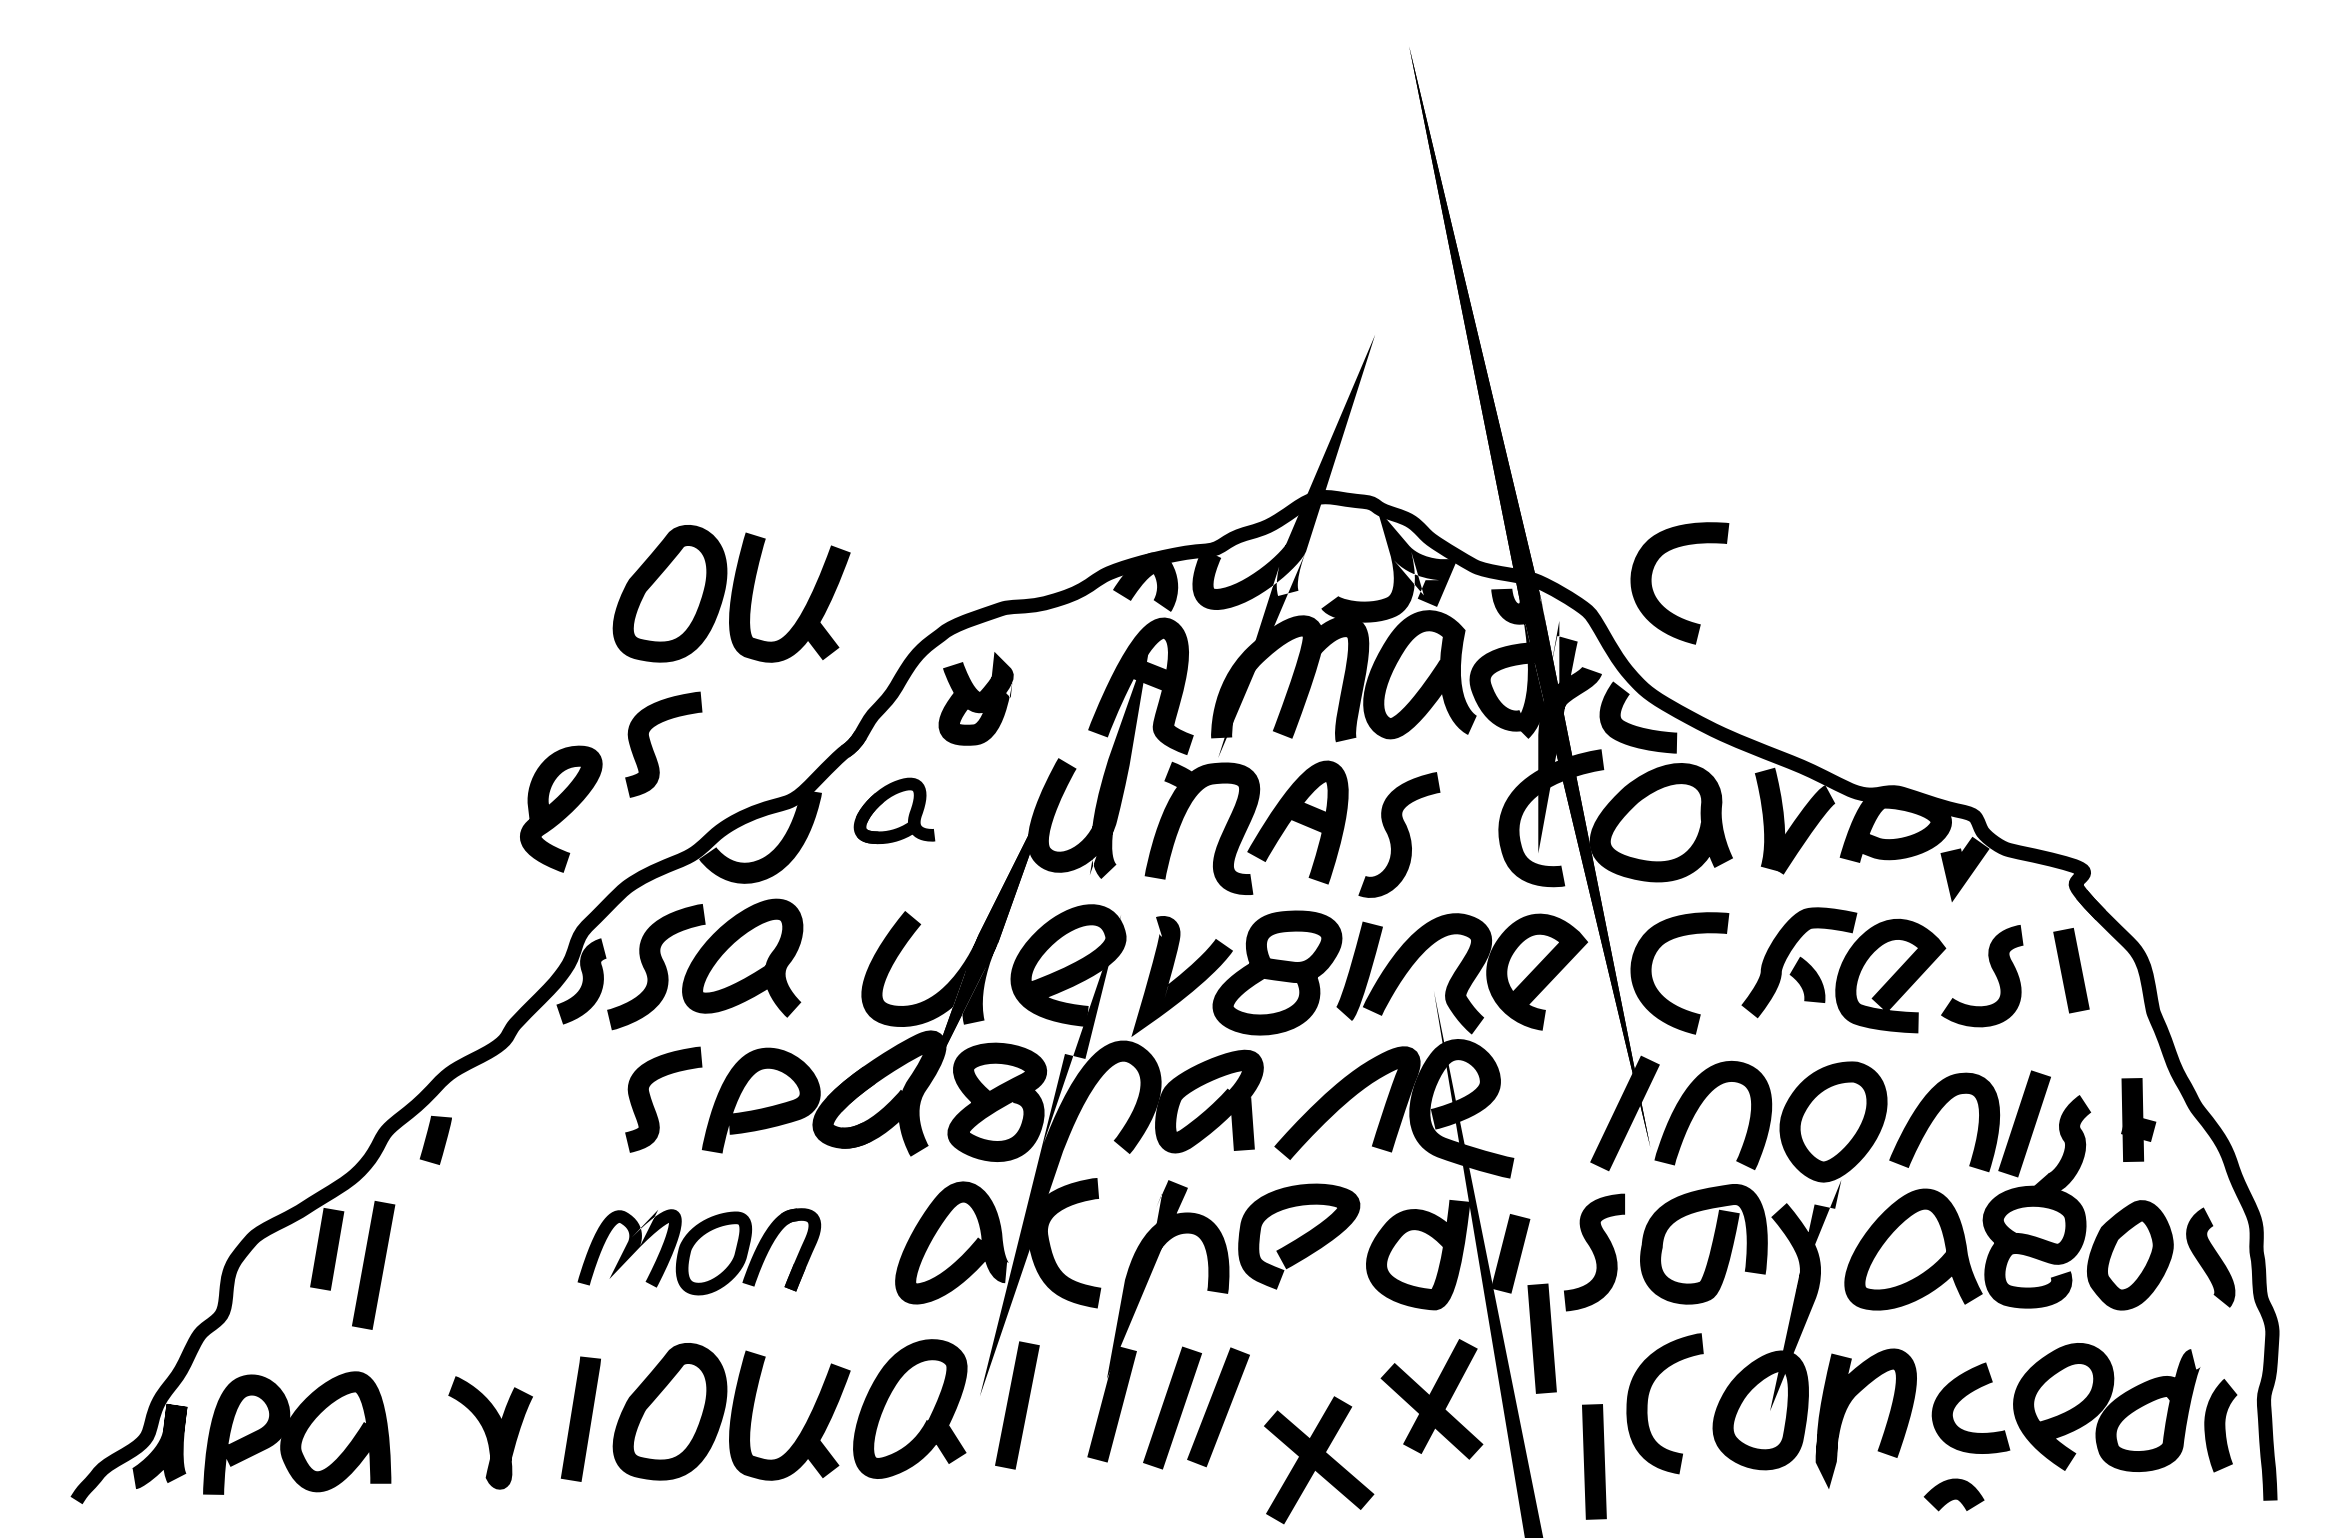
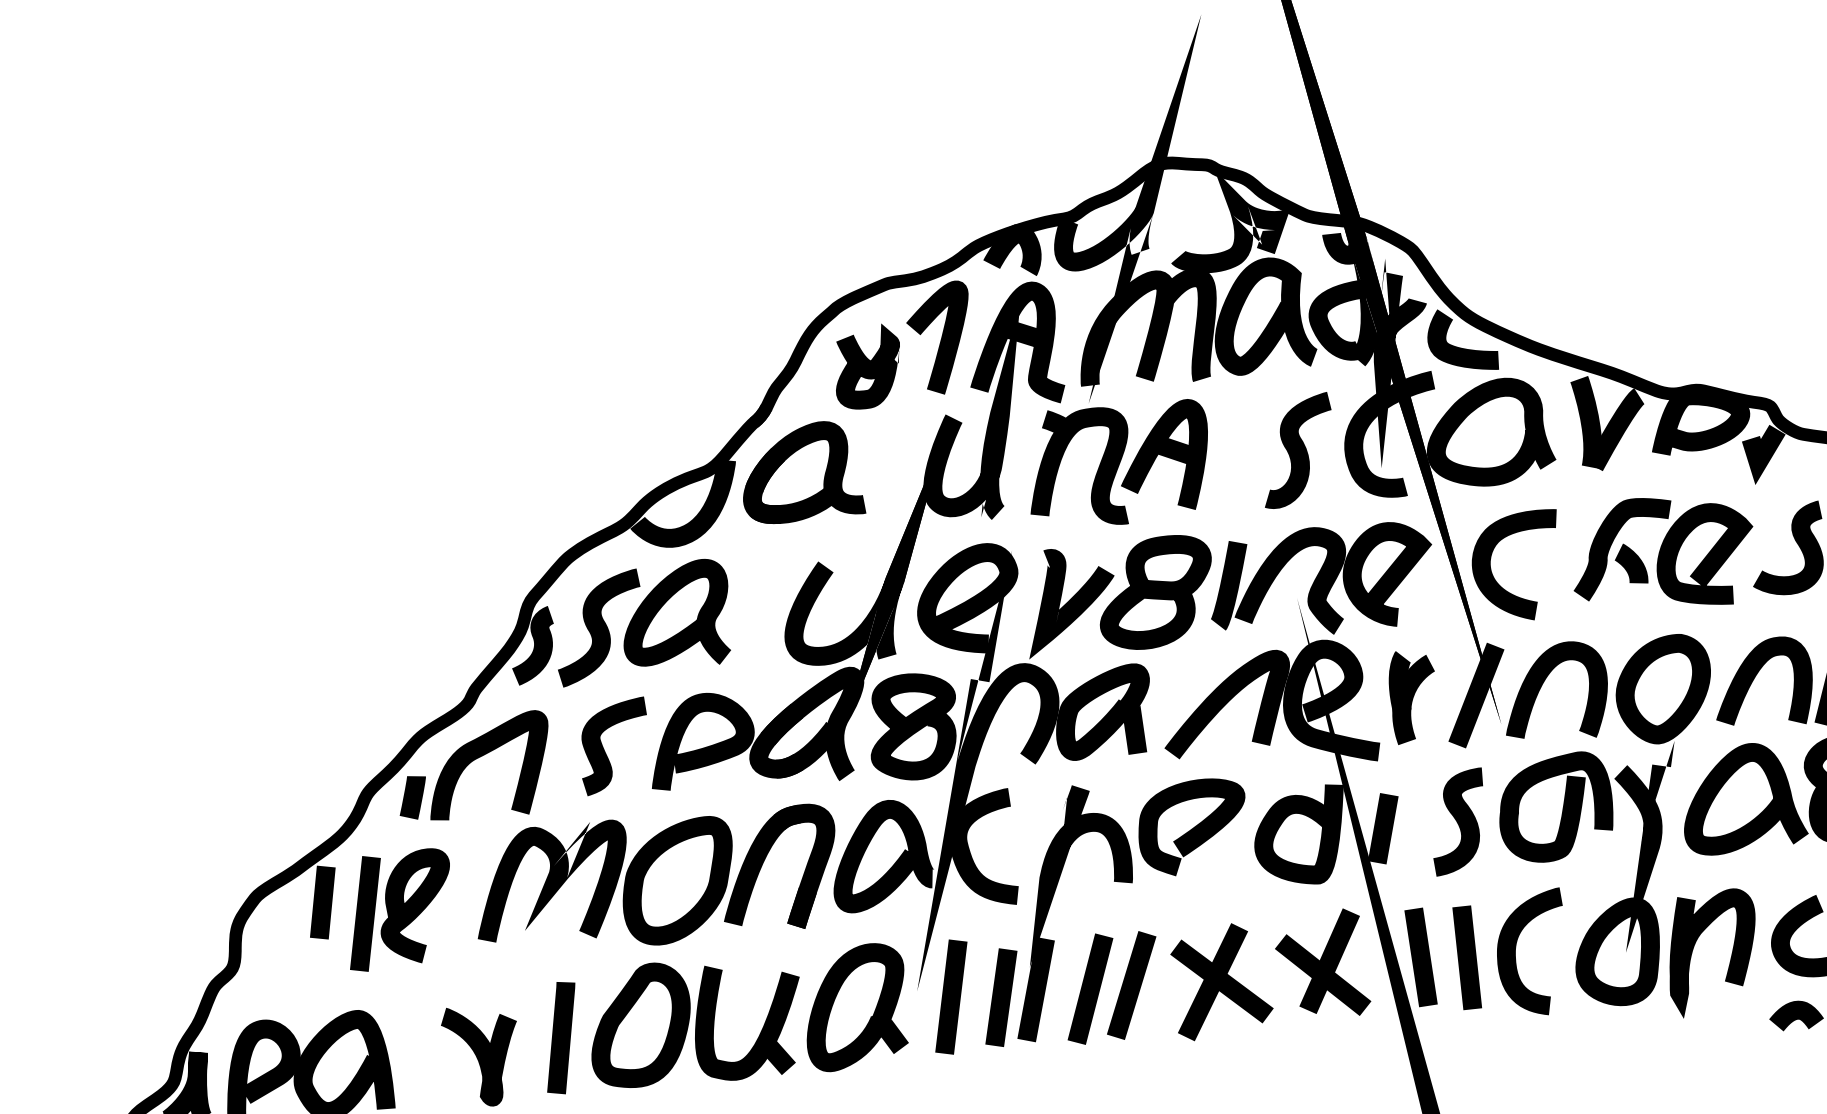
part: (731, 593) -> (641, 288), removed
curve: (1655, 595) -> (1469, 229), removed
curve: (1059, 673) -> (940, 338), added
curve: (652, 746) -> (581, 430), removed
curve: (561, 808) -> (416, 905), moved
part: (894, 810) -> (802, 472), size x1.67
curve: (1399, 834) -> (1297, 450), moved
curve: (517, 1099) -> (483, 755), added
part: (1554, 1109) -> (1413, 696), added
part: (699, 1251) -> (656, 880), size x1.67
line: (1541, 1338) -> (1420, 957), moved
line: (1072, 1410) -> (1001, 997), added
part: (1319, 1460) -> (1222, 981), moved
line: (1594, 1461) -> (1467, 957), moved

